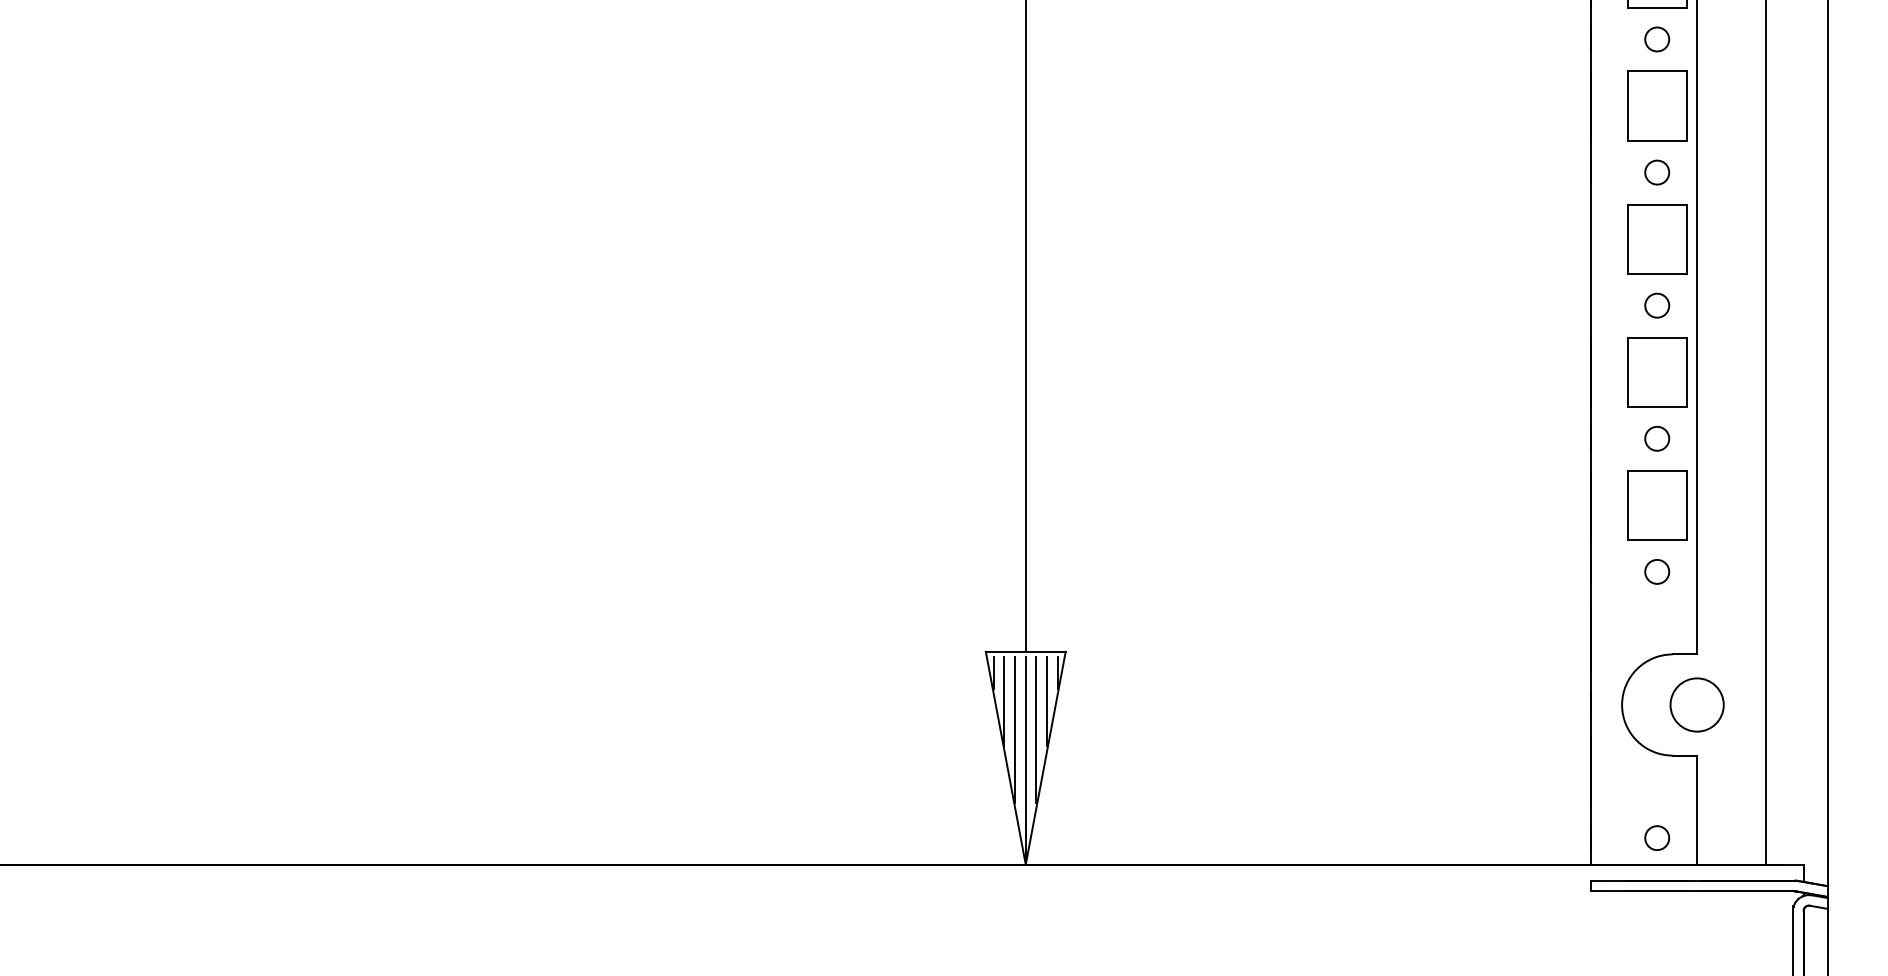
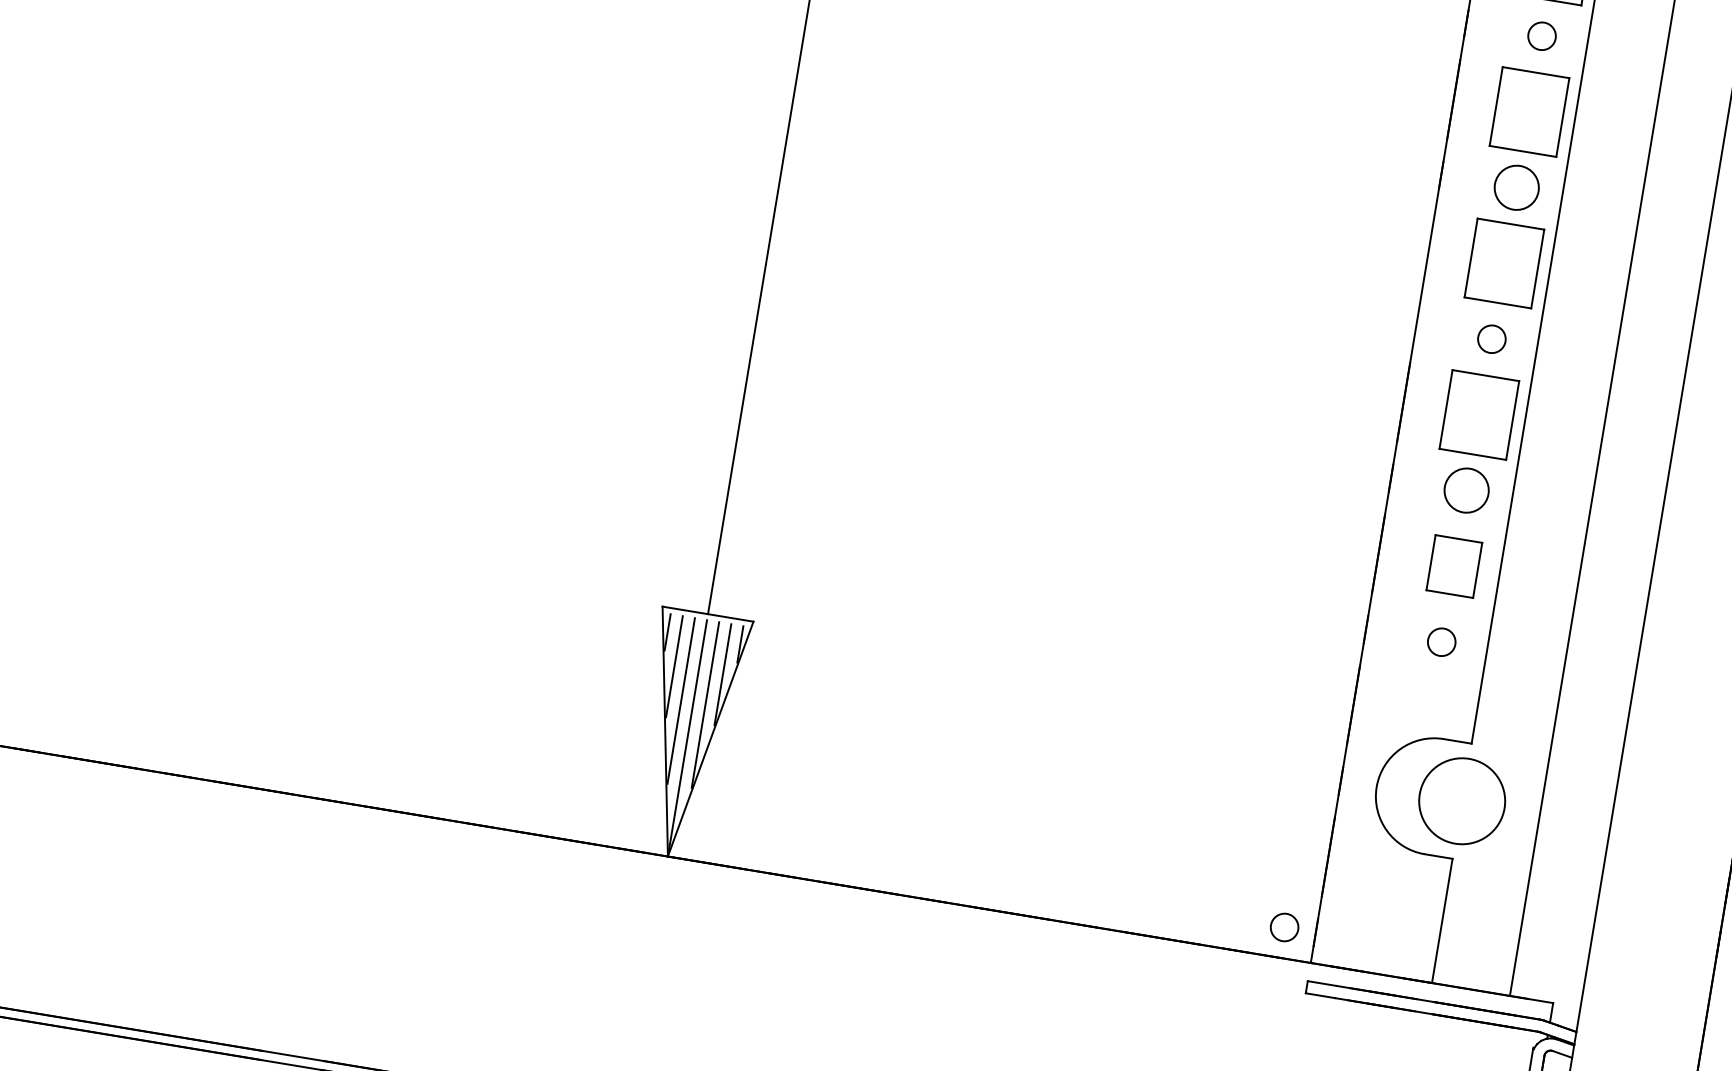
circle: (1657, 172) -> (1517, 187), size x1.6
circle: (1657, 438) -> (1467, 490), size x1.6
part: (1657, 505) -> (1454, 566), size x0.7
circle: (1696, 704) -> (1461, 800), size x1.4
circle: (1657, 837) -> (1285, 926), moved

